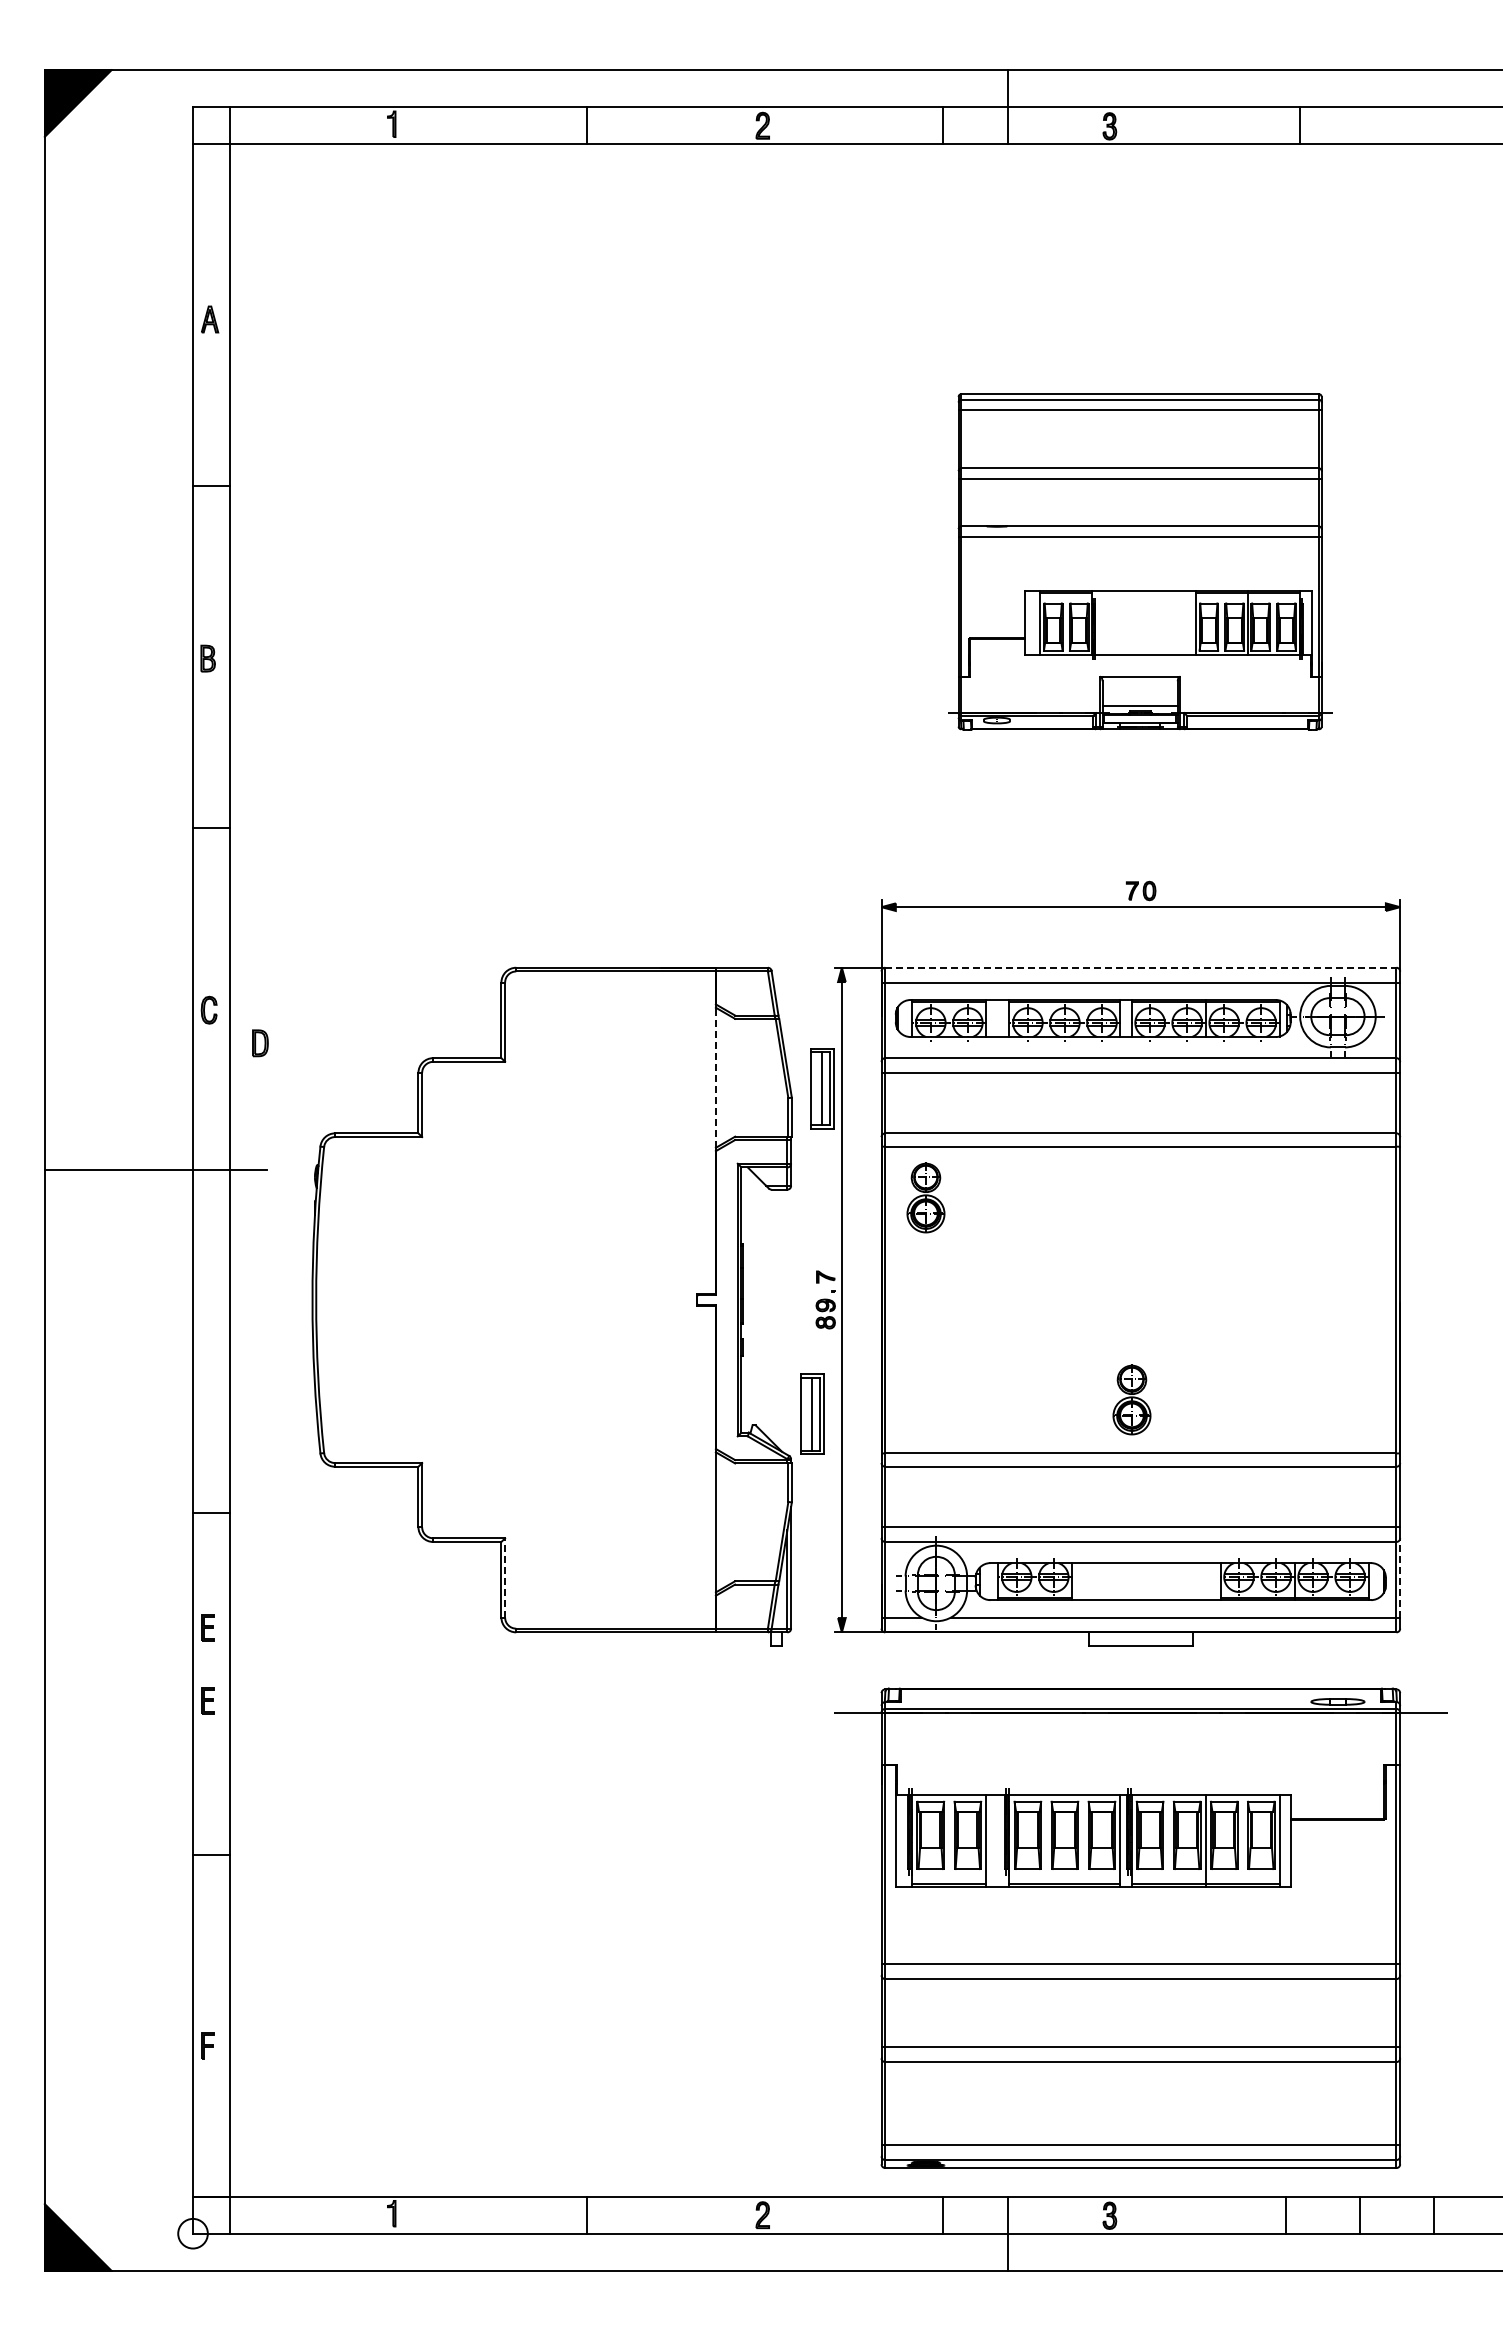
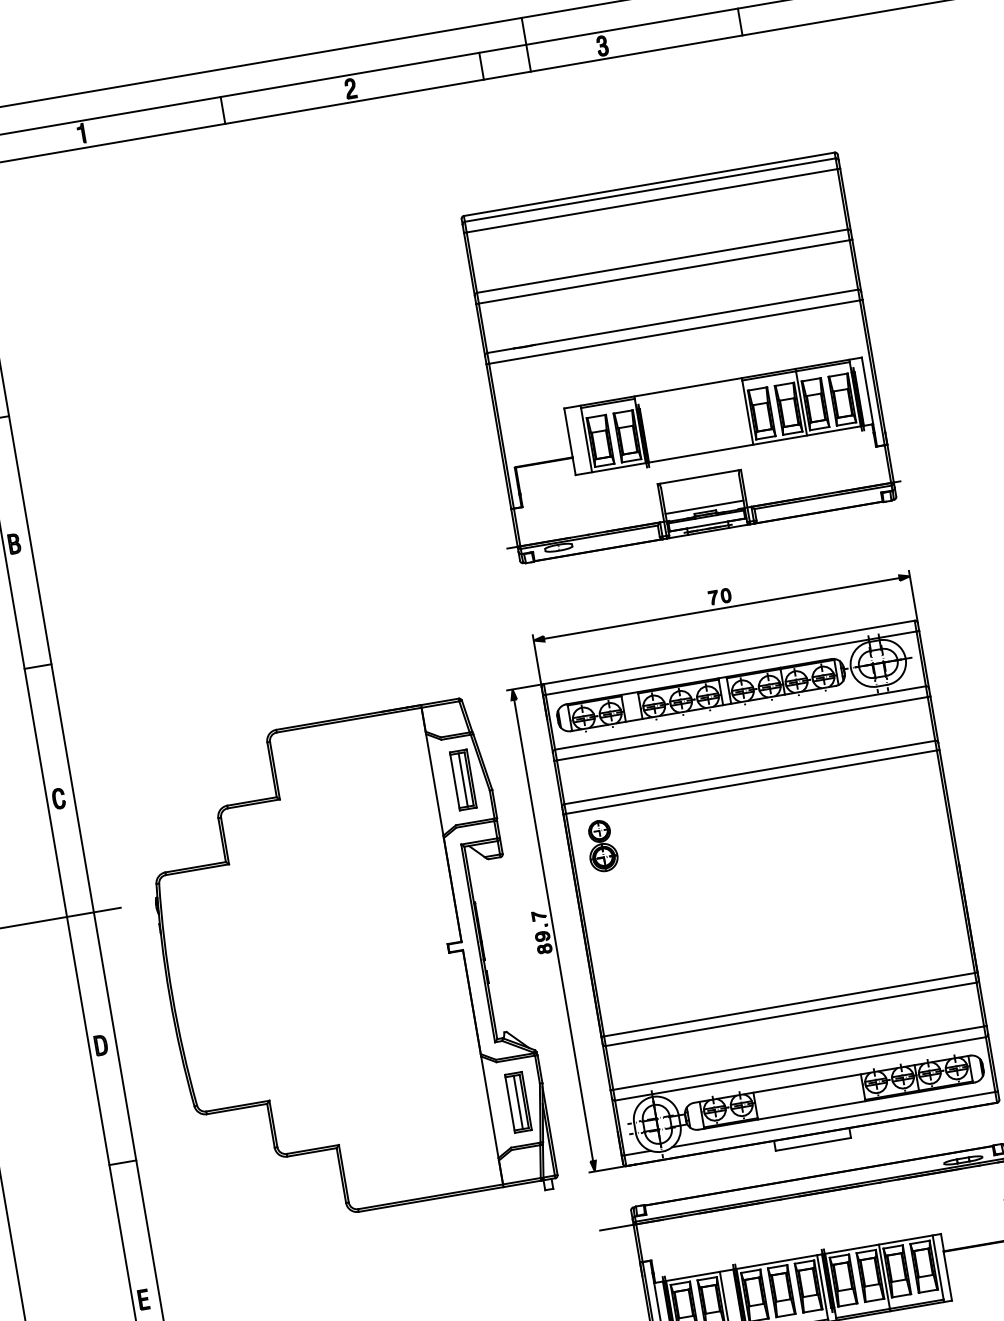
part: (1138, 561) -> (677, 358), size x1.43
line: (1140, 967) -> (729, 652), dashed -> solid
part: (260, 1043) -> (101, 1045), moved
line: (715, 1077) -> (434, 784), dashed -> solid
part: (822, 1088) -> (463, 779), moved
part: (1131, 1399) -> (776, 966), removed
part: (812, 1413) -> (518, 1101), moved
line: (505, 1577) -> (344, 1173), dashed -> solid
line: (1400, 1577) -> (993, 1062), dashed -> solid
part: (207, 1627) -> (134, 1246), removed

